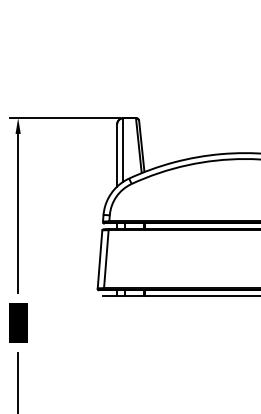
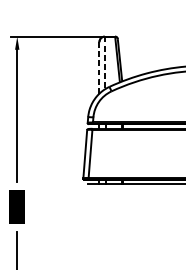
line: (123, 149) -> (104, 62), solid -> dashed
line: (117, 155) -> (99, 67), solid -> dashed

